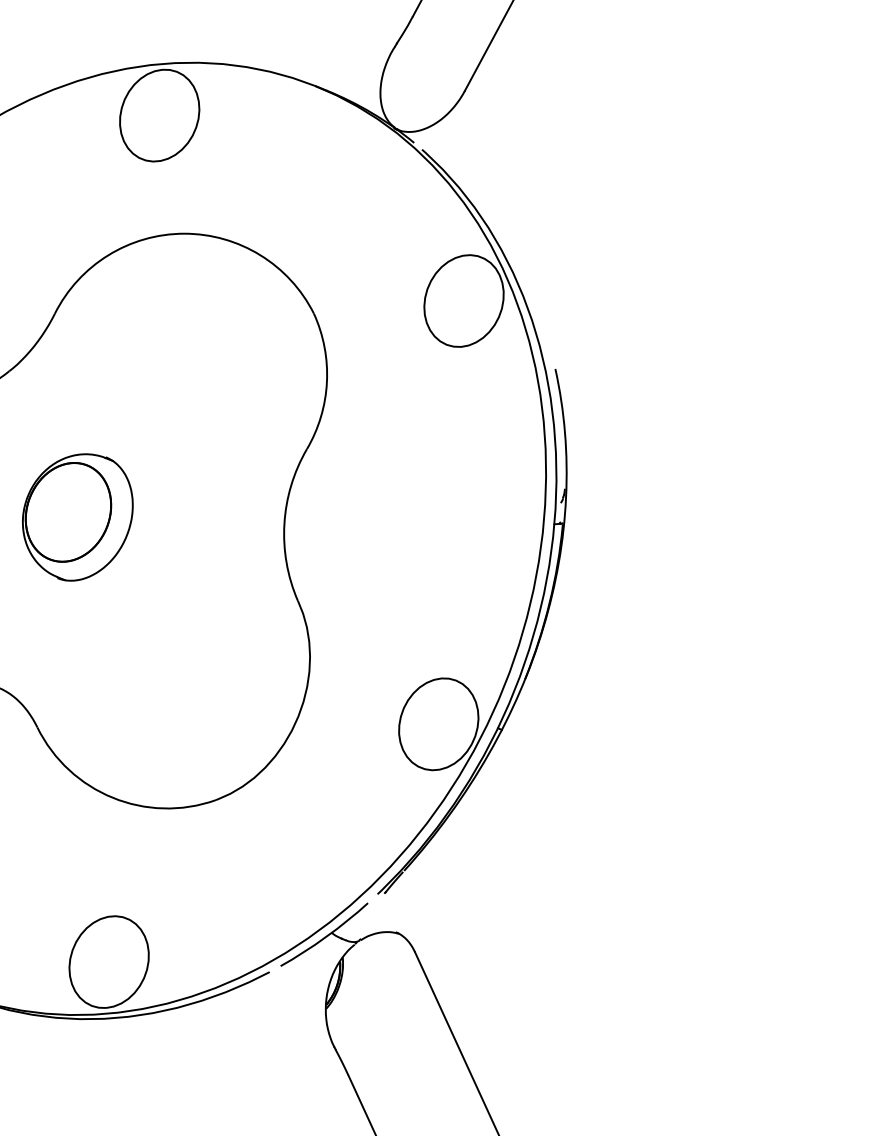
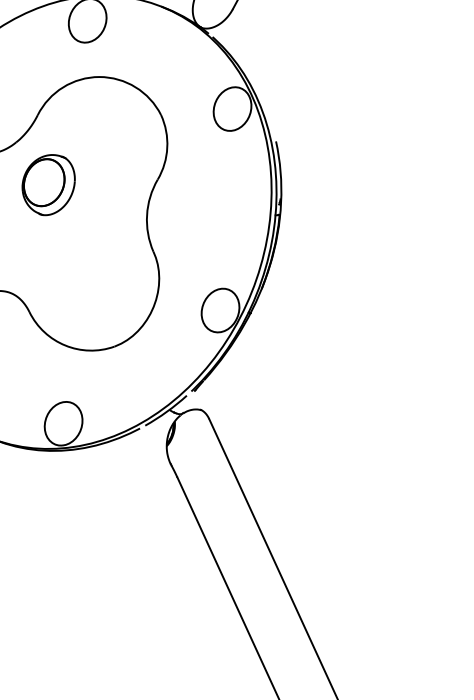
part: (77, 518) -> (48, 185), moved

